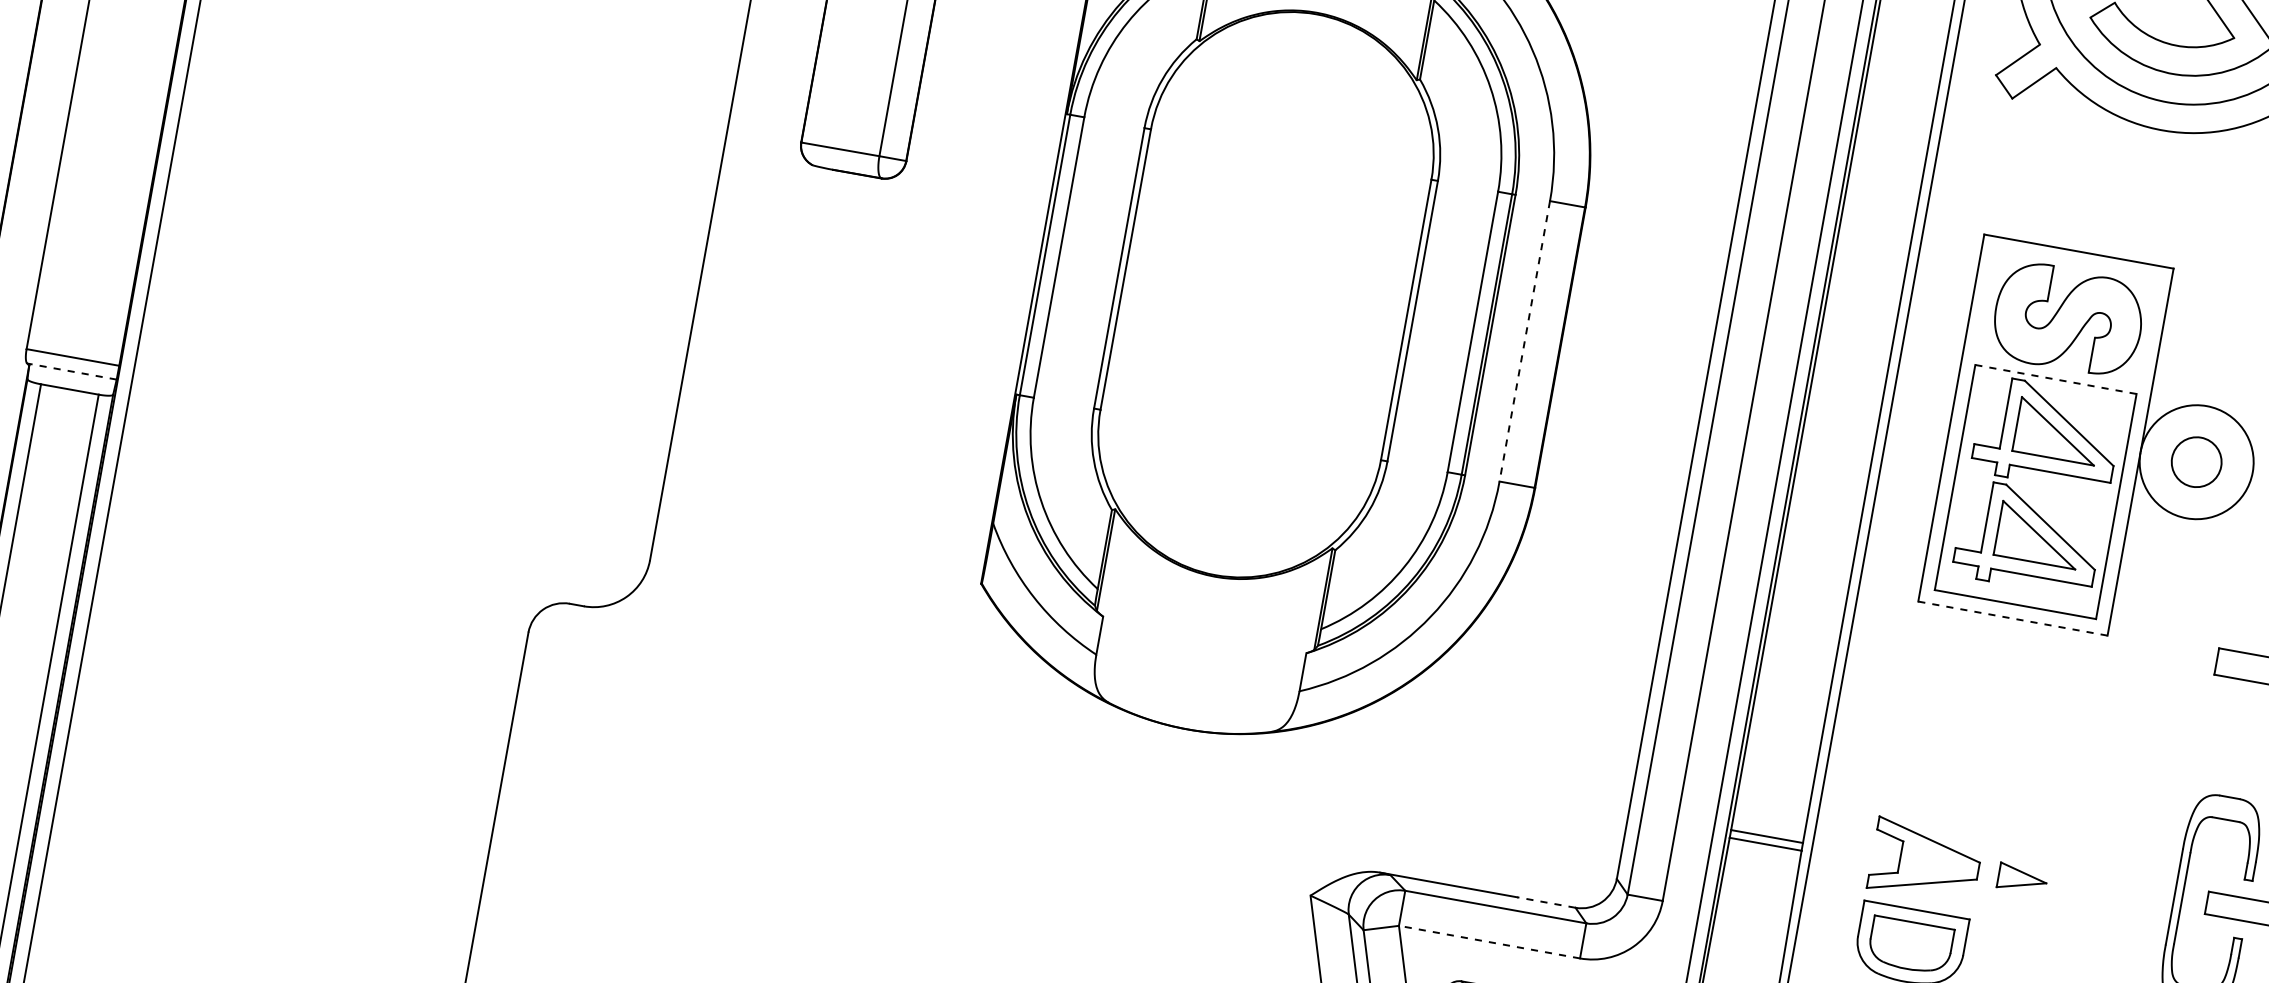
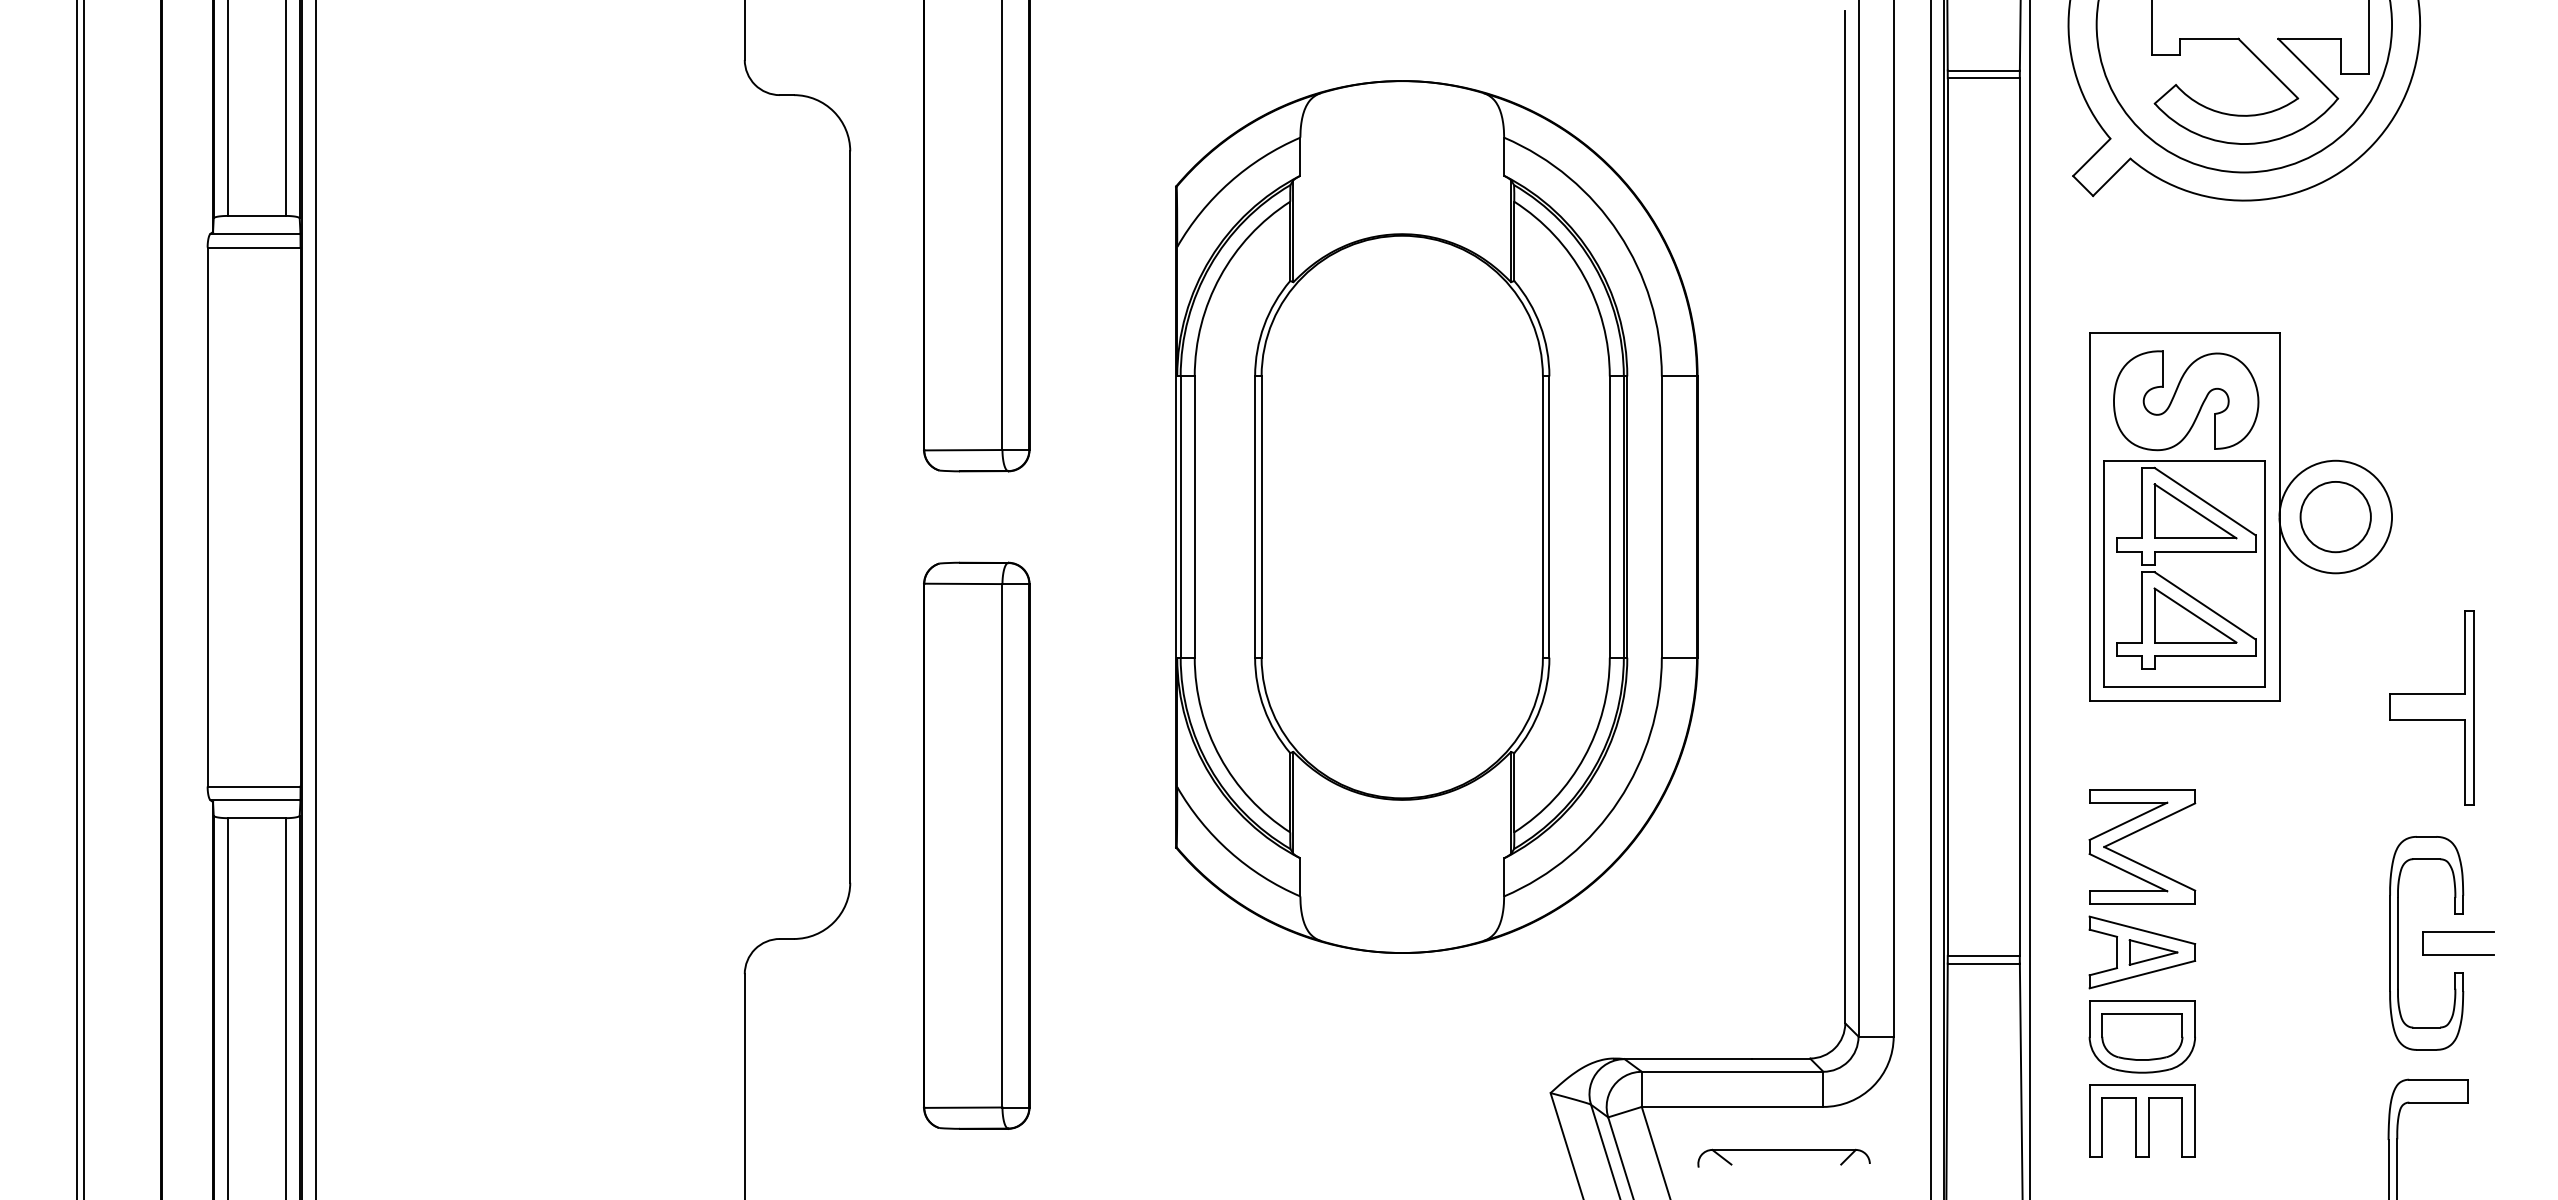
line: (1524, 341) -> (1661, 517), dashed -> solid
line: (71, 371) -> (255, 800), dashed -> solid
line: (2055, 379) -> (2184, 461), dashed -> solid
circle: (2196, 461) -> (2335, 516), size x1.43
part: (782, 545) -> (976, 845), added
line: (2012, 618) -> (2184, 701), dashed -> solid
part: (1942, 741) -> (2137, 832), added
part: (2022, 879) -> (2153, 952), moved
line: (1545, 902) -> (1780, 1058), dashed -> solid
line: (1489, 941) -> (1732, 1106), dashed -> solid

